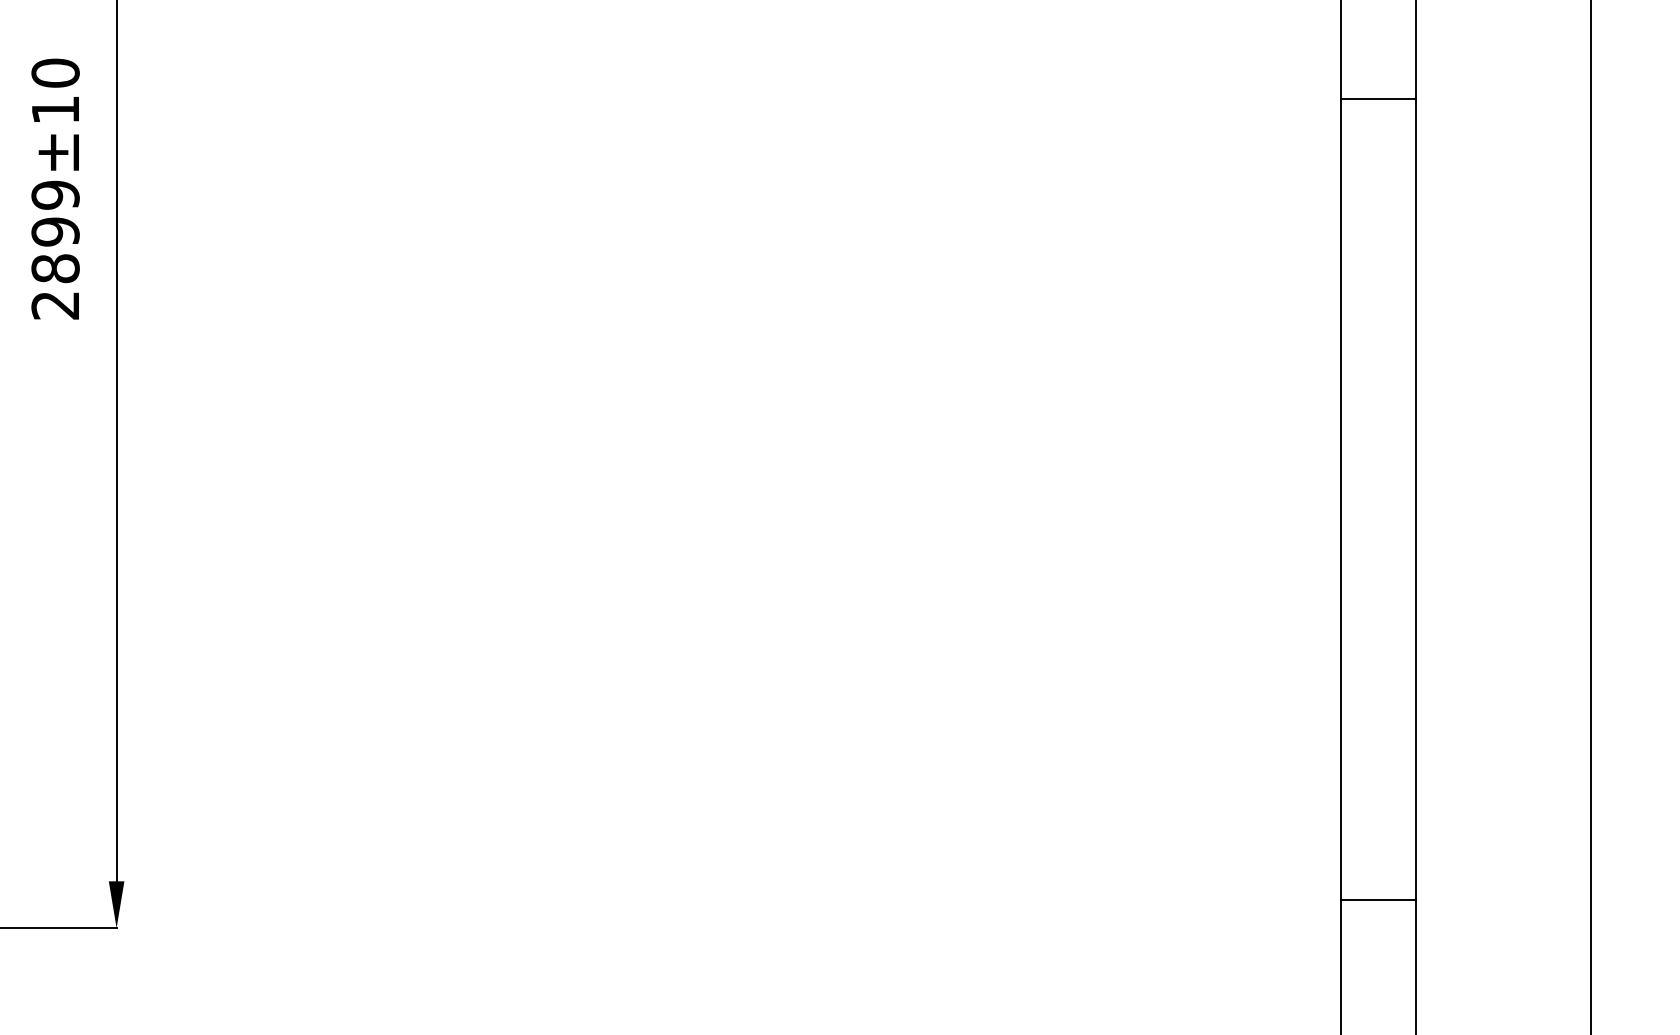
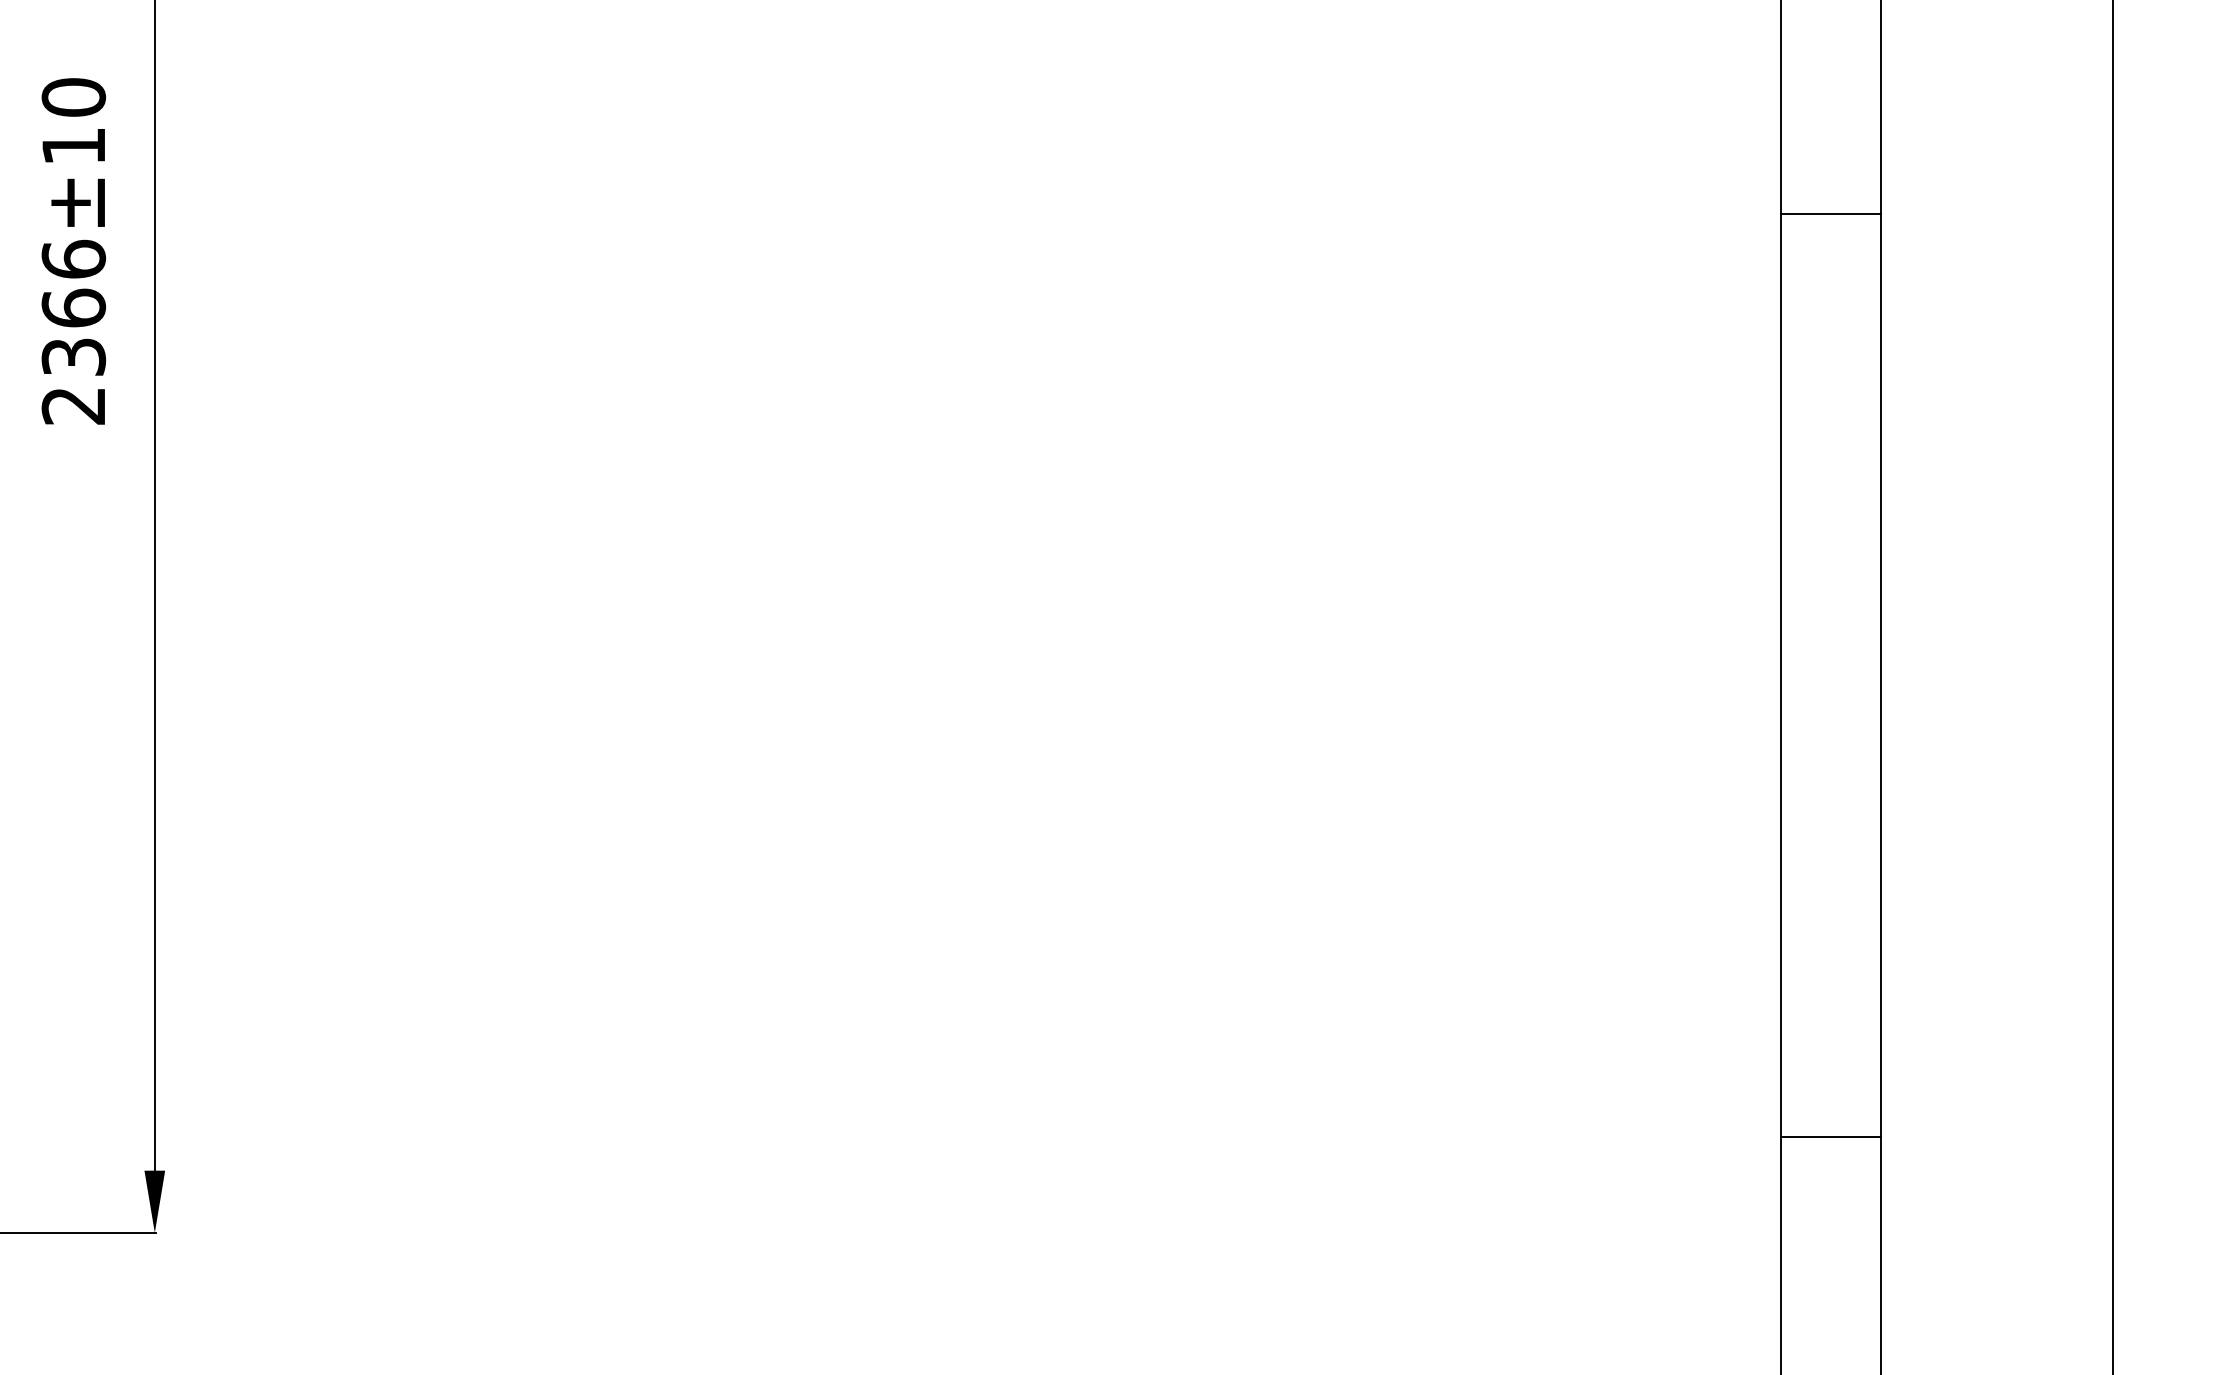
line: (1378, 98) -> (1830, 214), moved
text: (55, 231) -> (73, 307), 2899±10 -> 2366±10
line: (1378, 900) -> (1830, 1136), moved

